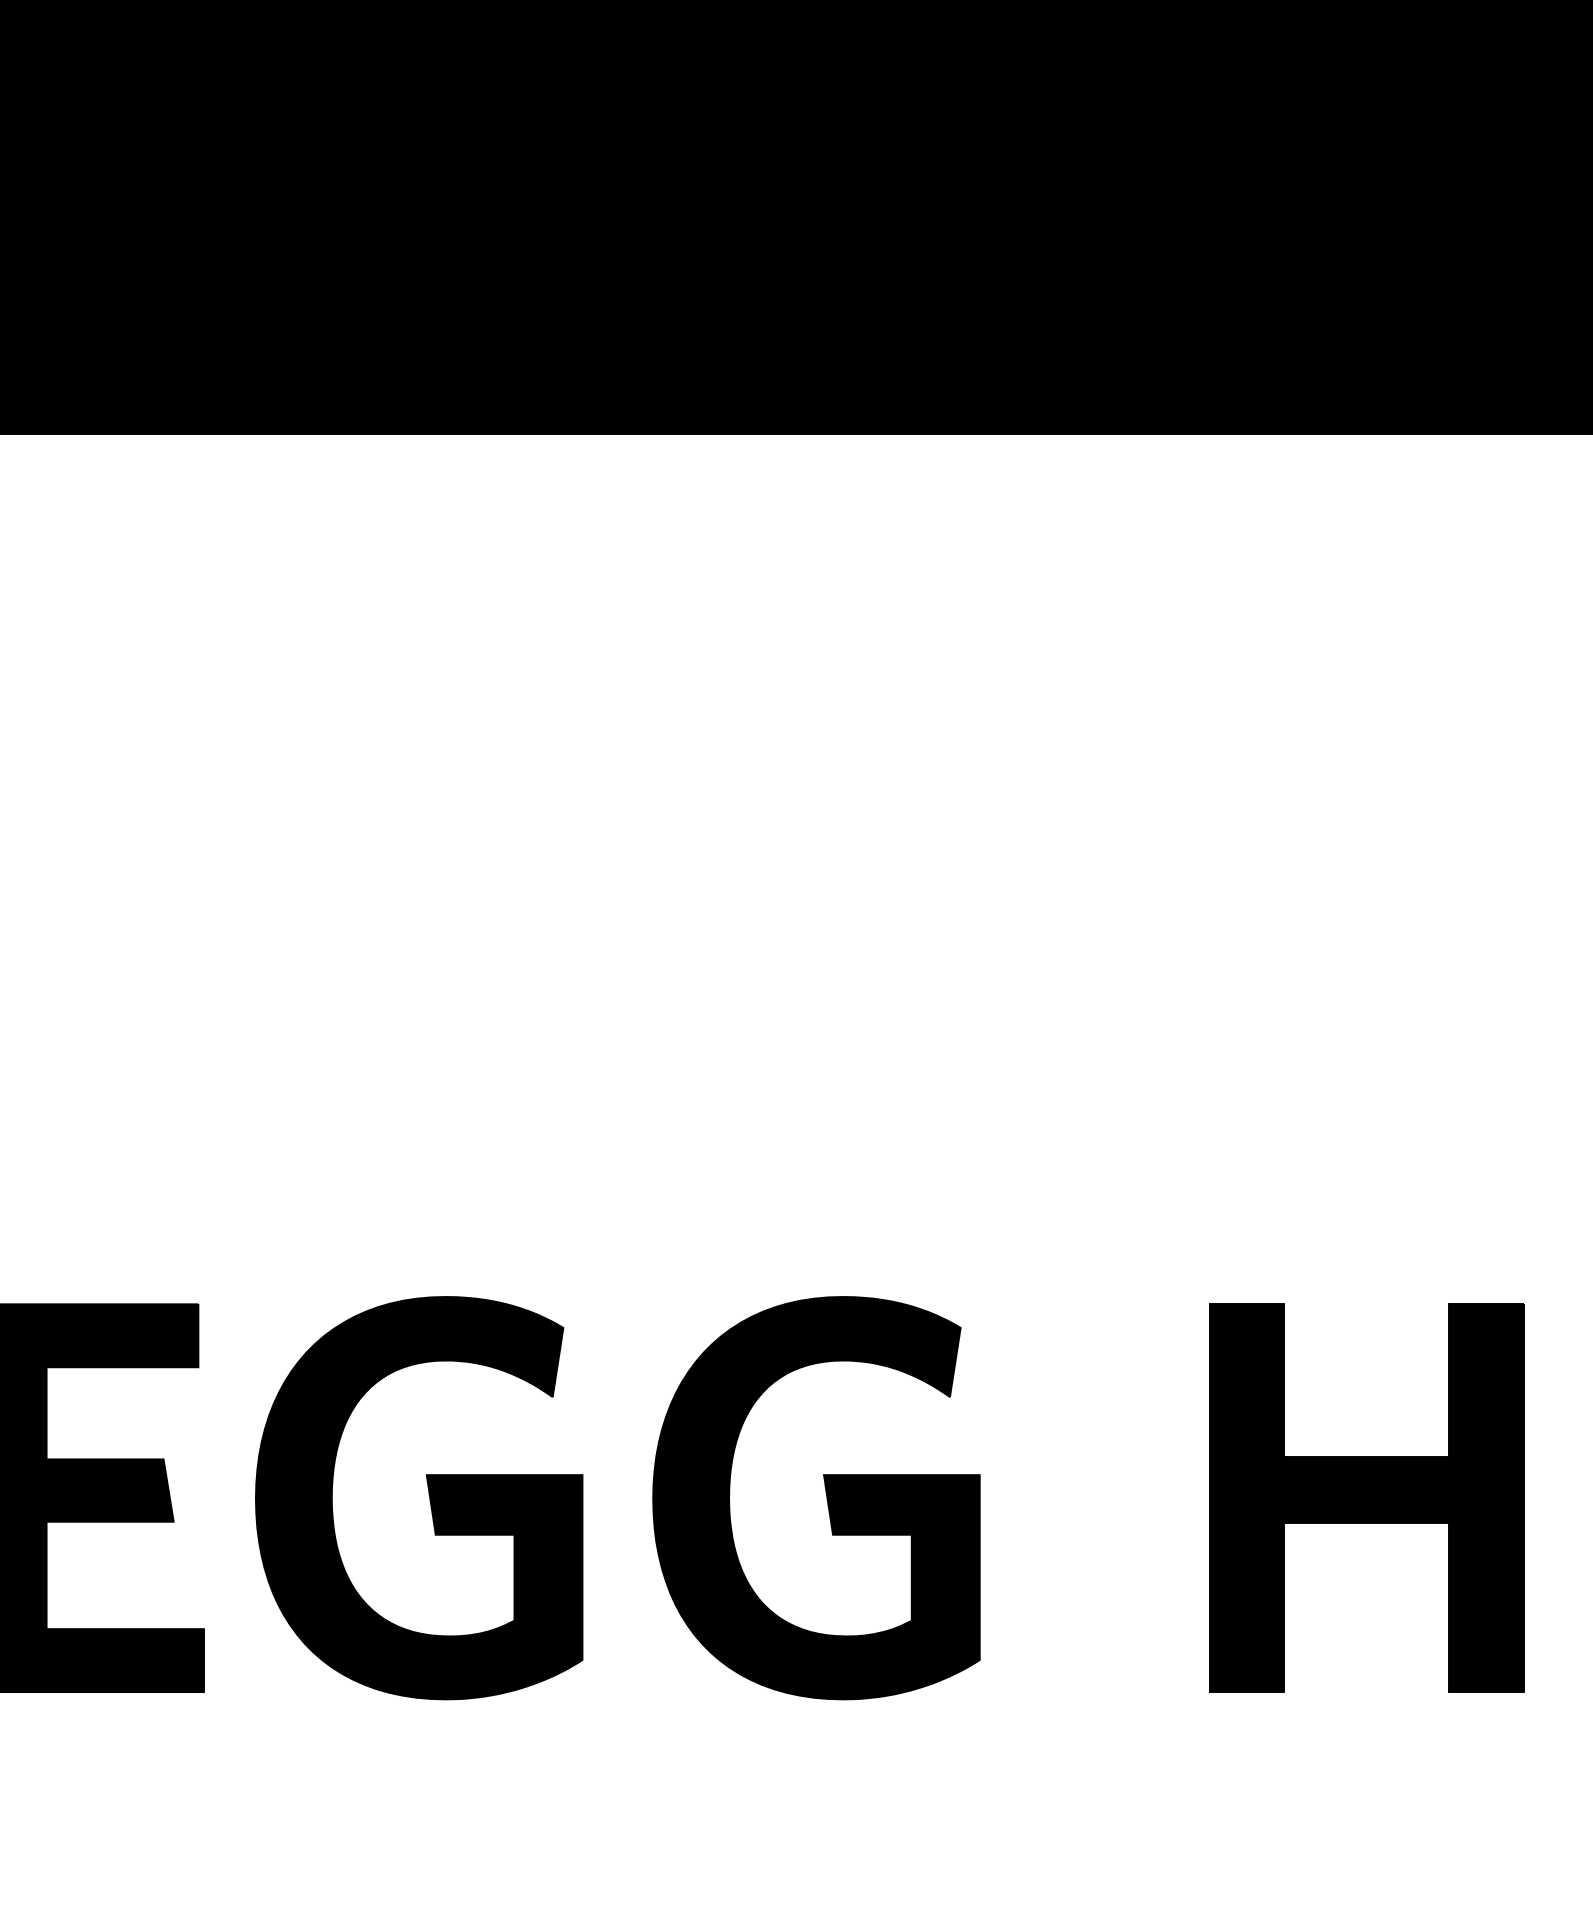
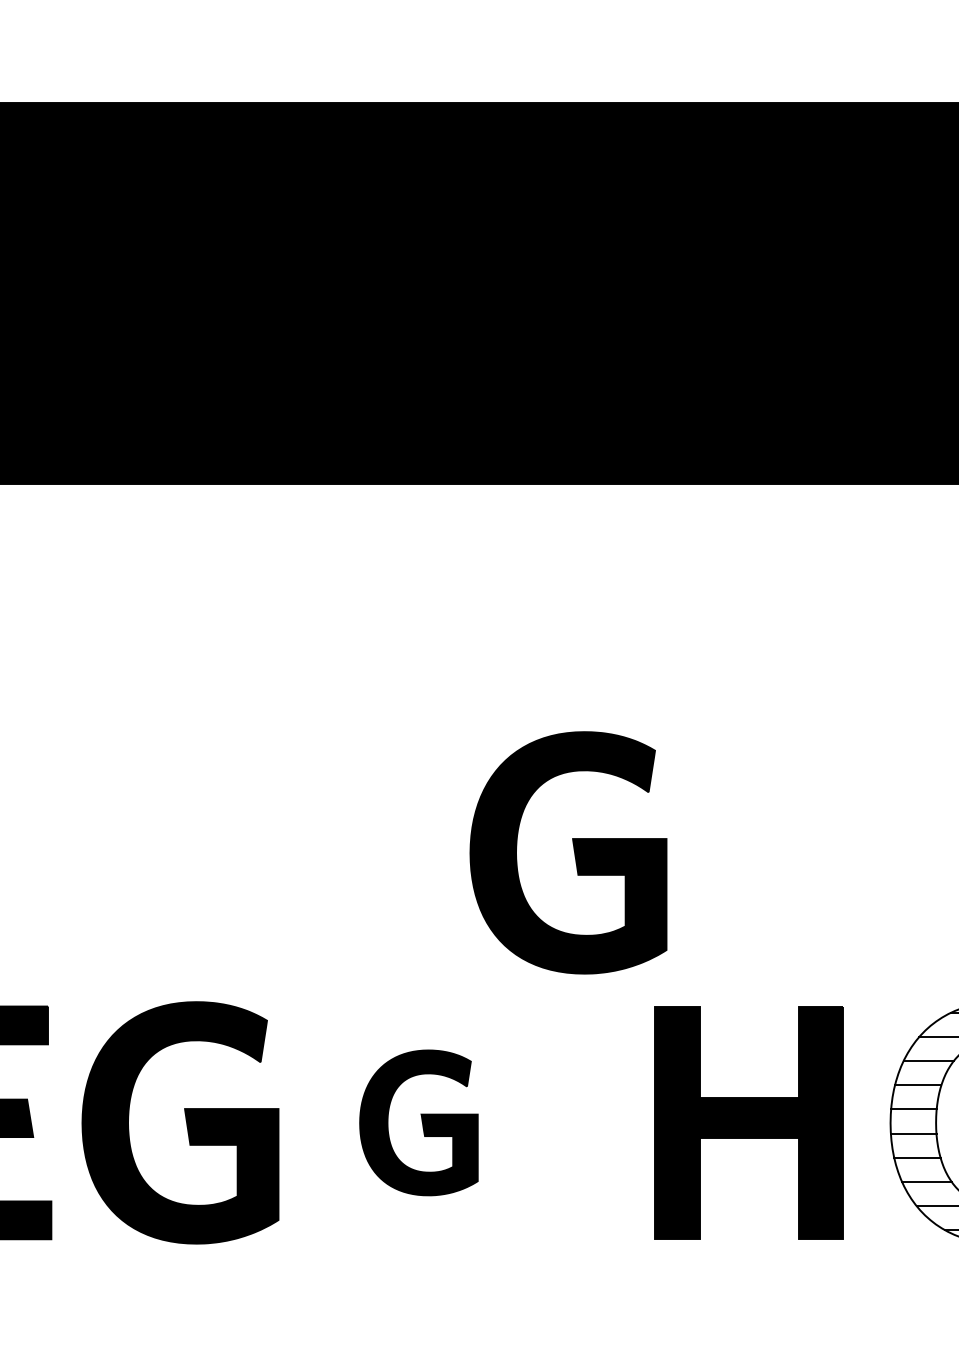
part: (1065, 1047) -> (568, 852), added
part: (815, 1497) -> (418, 1122), size x0.6

